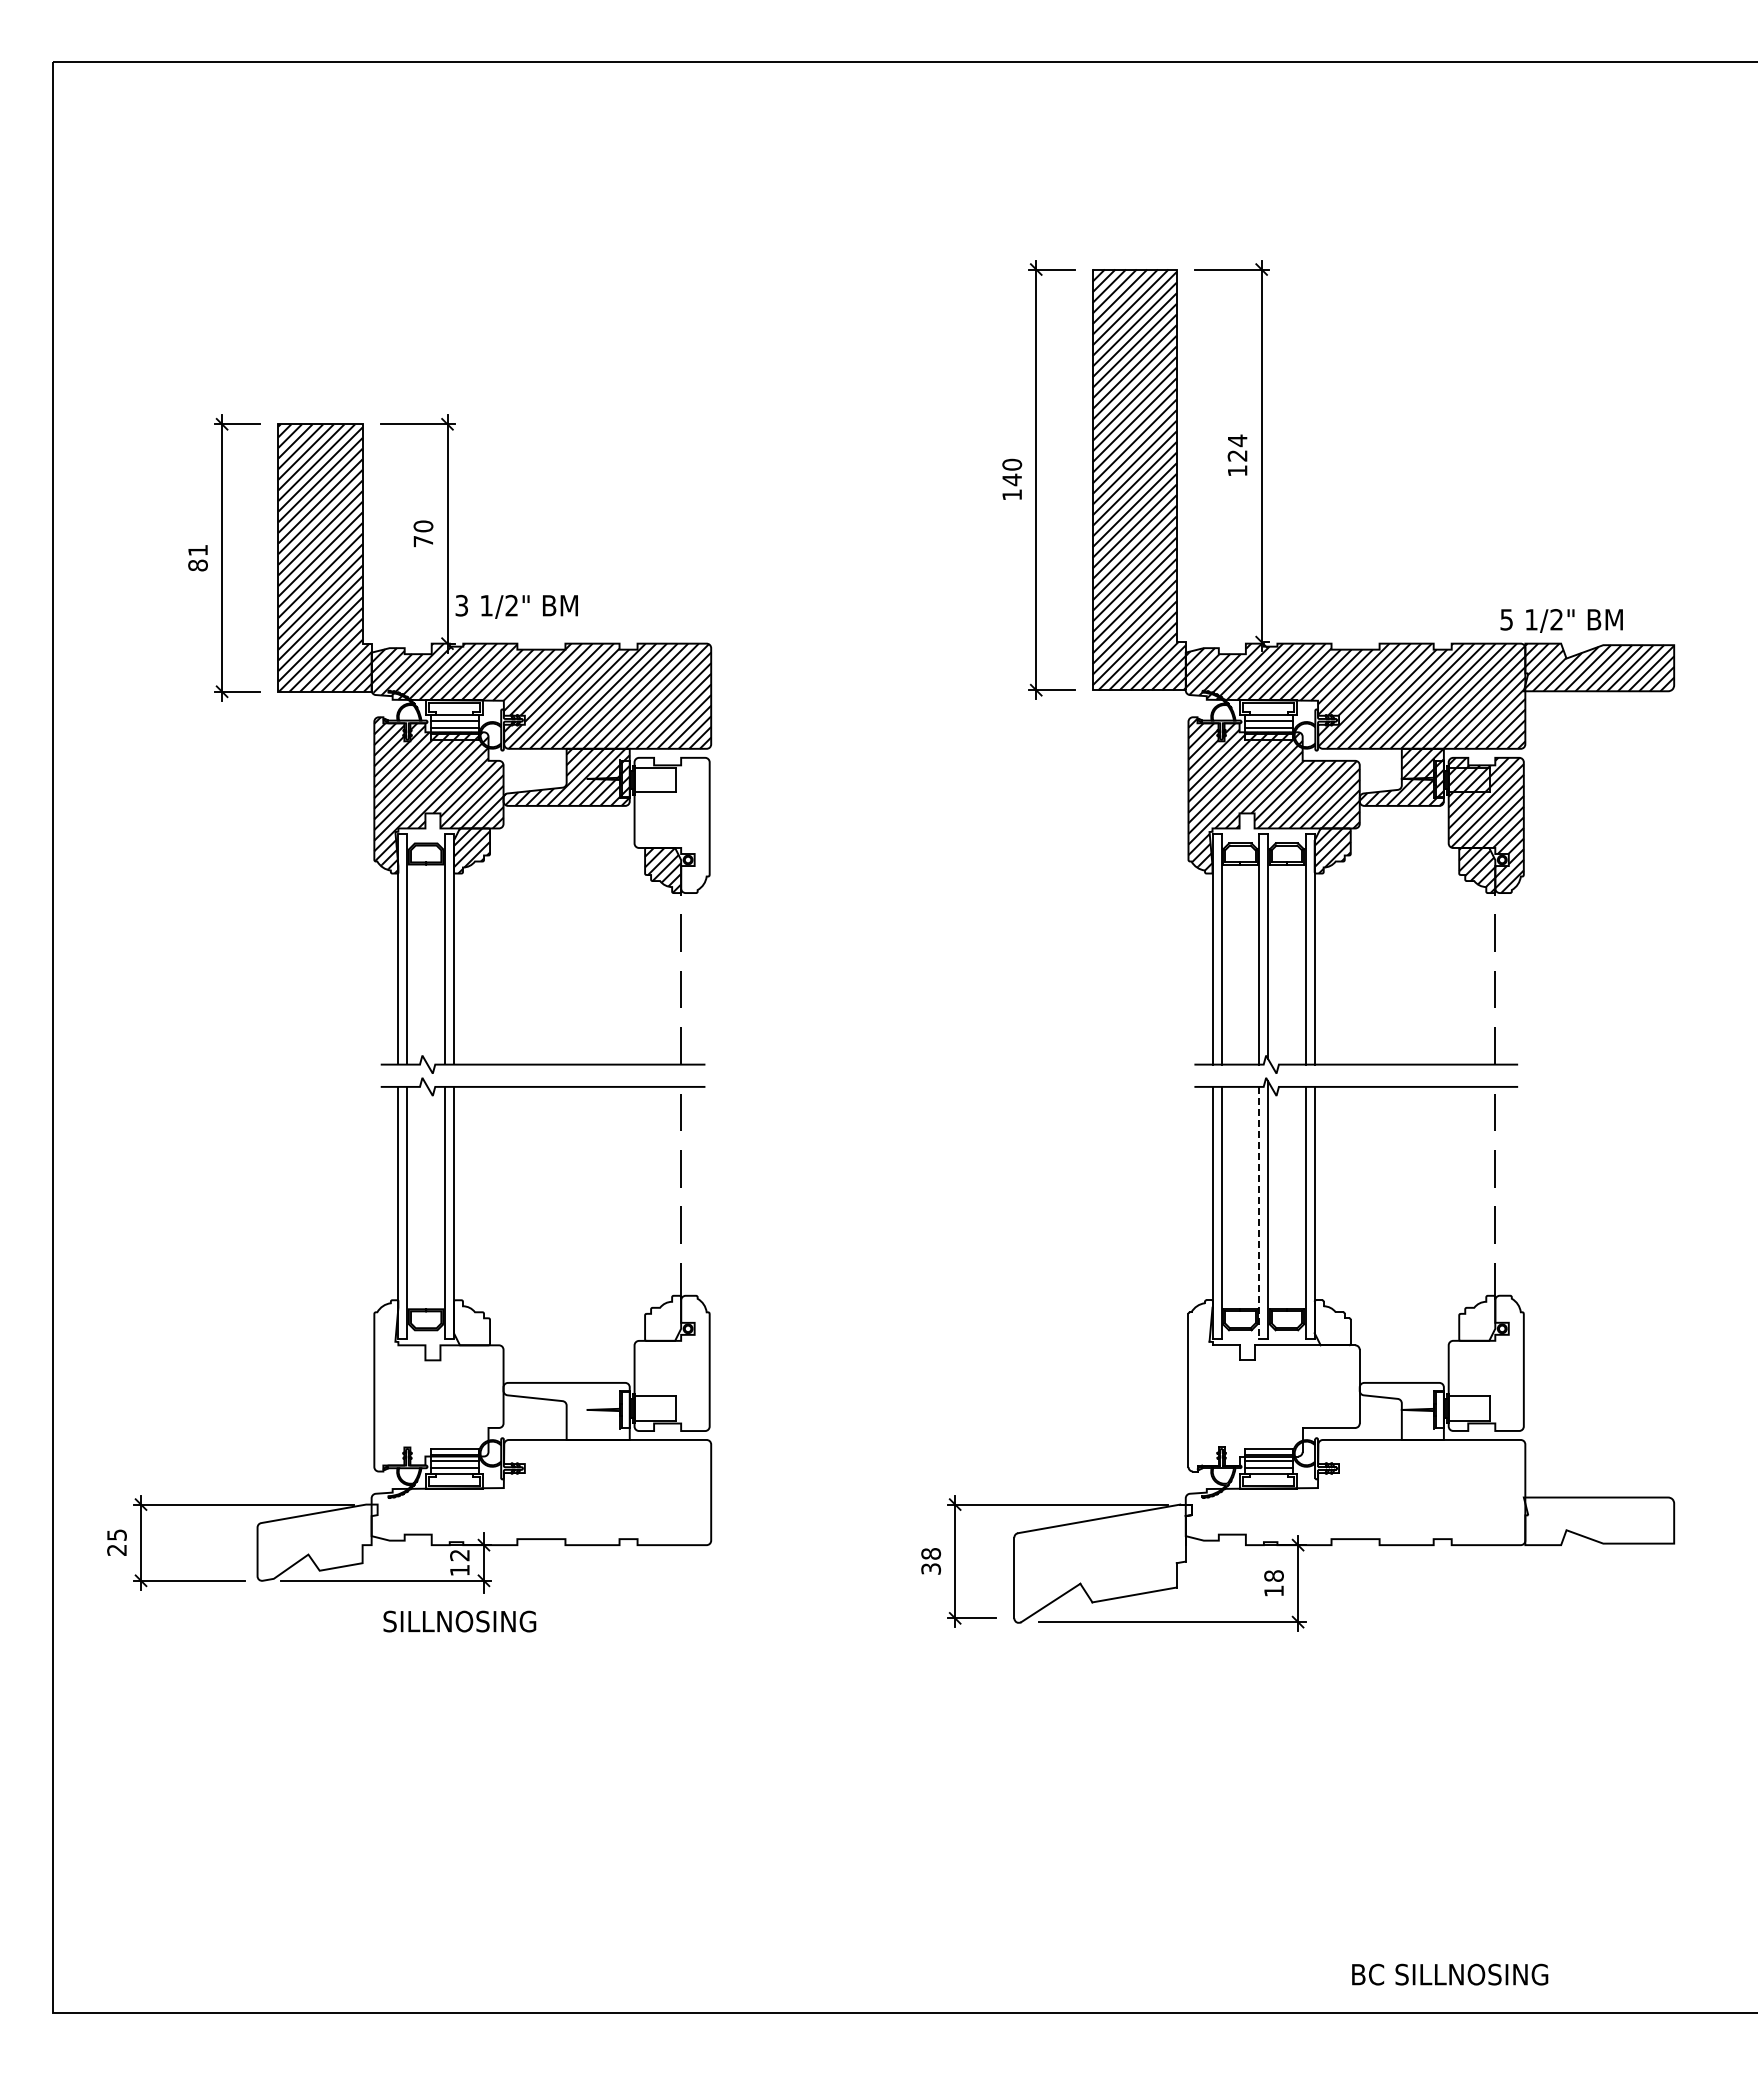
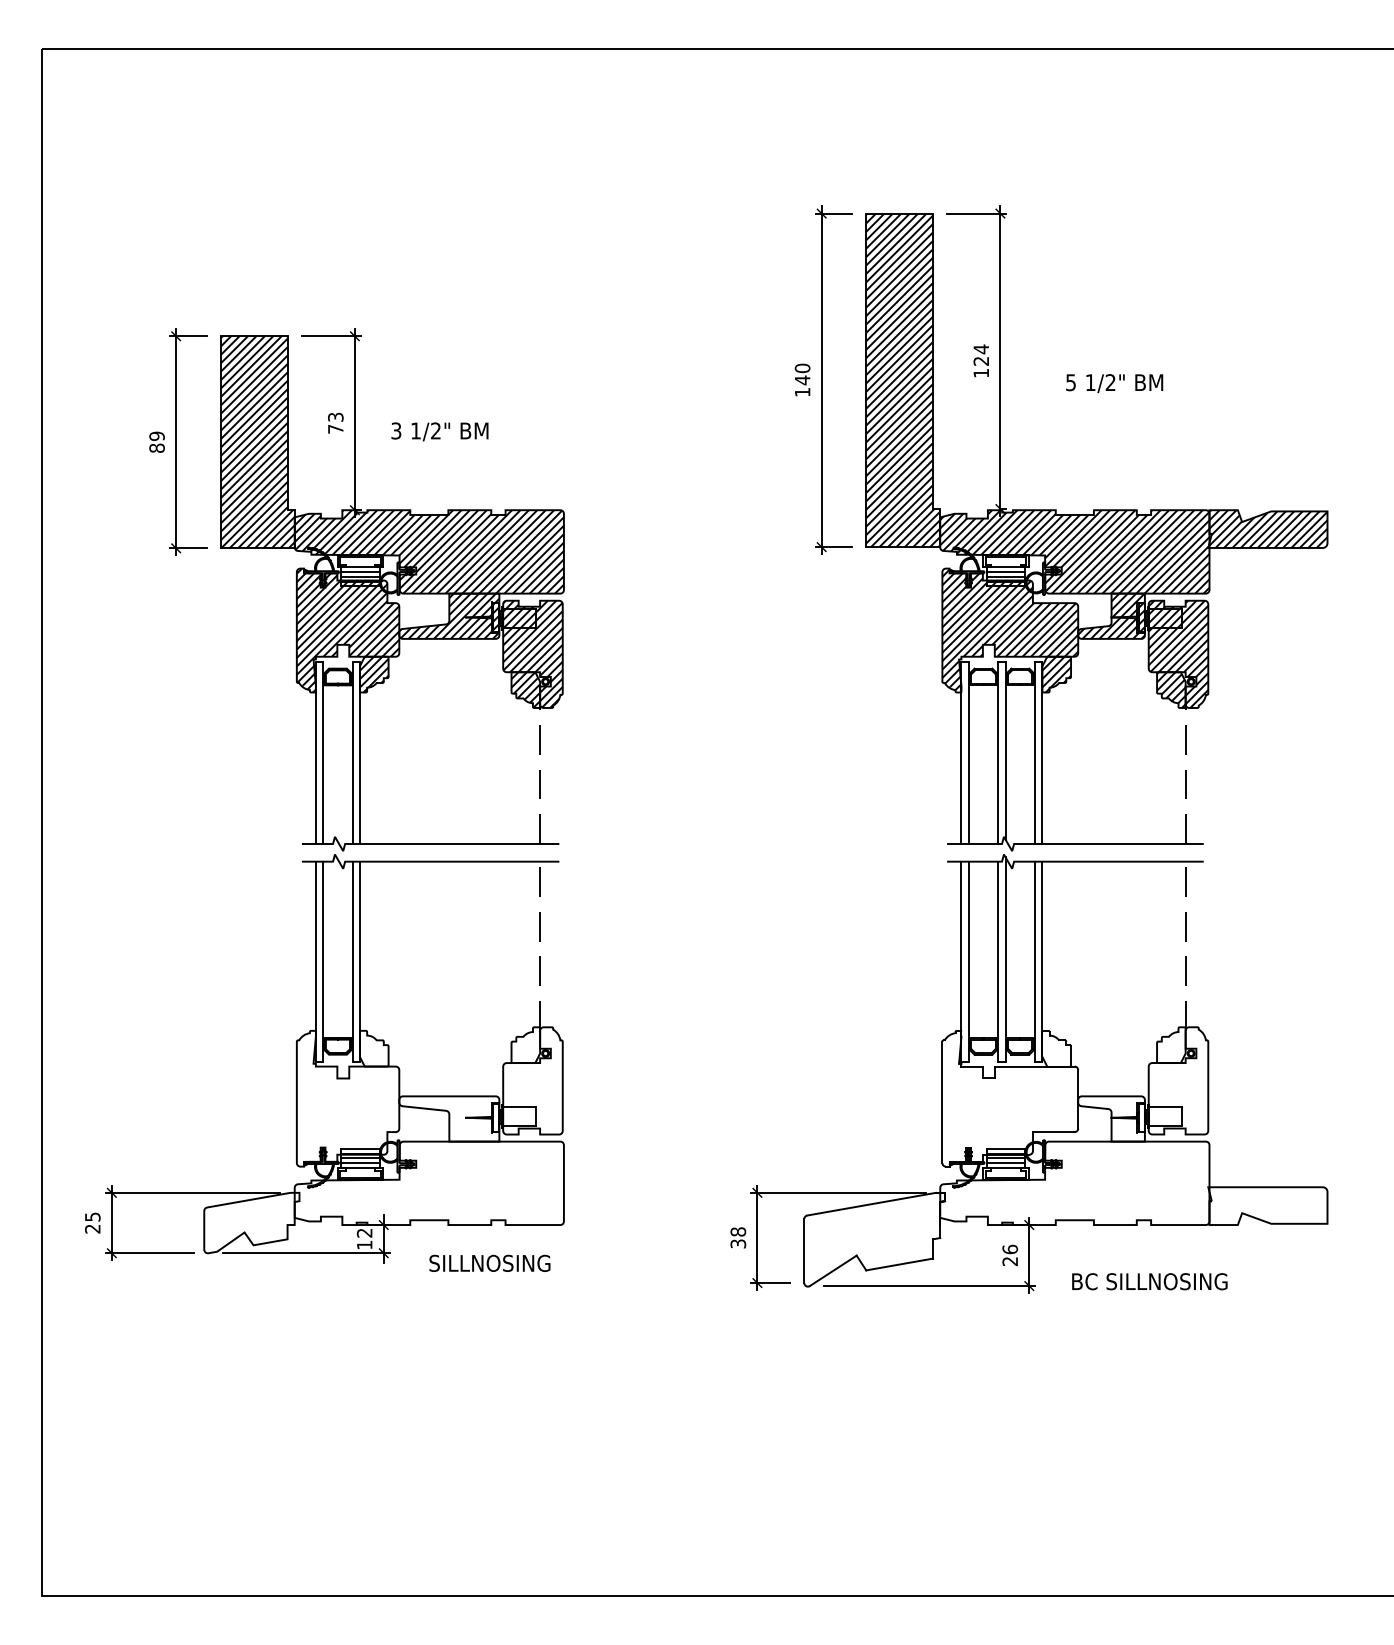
text: (423, 526) -> (335, 417), 70 -> 73
text: (197, 550) -> (156, 436), 81 -> 89
text: (516, 606) -> (439, 431), moved
text: (1561, 620) -> (1114, 383), moved
hatch: (671, 825) -> (532, 654), added
line: (1259, 1213) -> (998, 962), dashed -> solid
text: (1273, 1583) -> (1009, 1255), 18 -> 26
text: (459, 1621) -> (489, 1263), moved
text: (1450, 1974) -> (1150, 1281), moved

